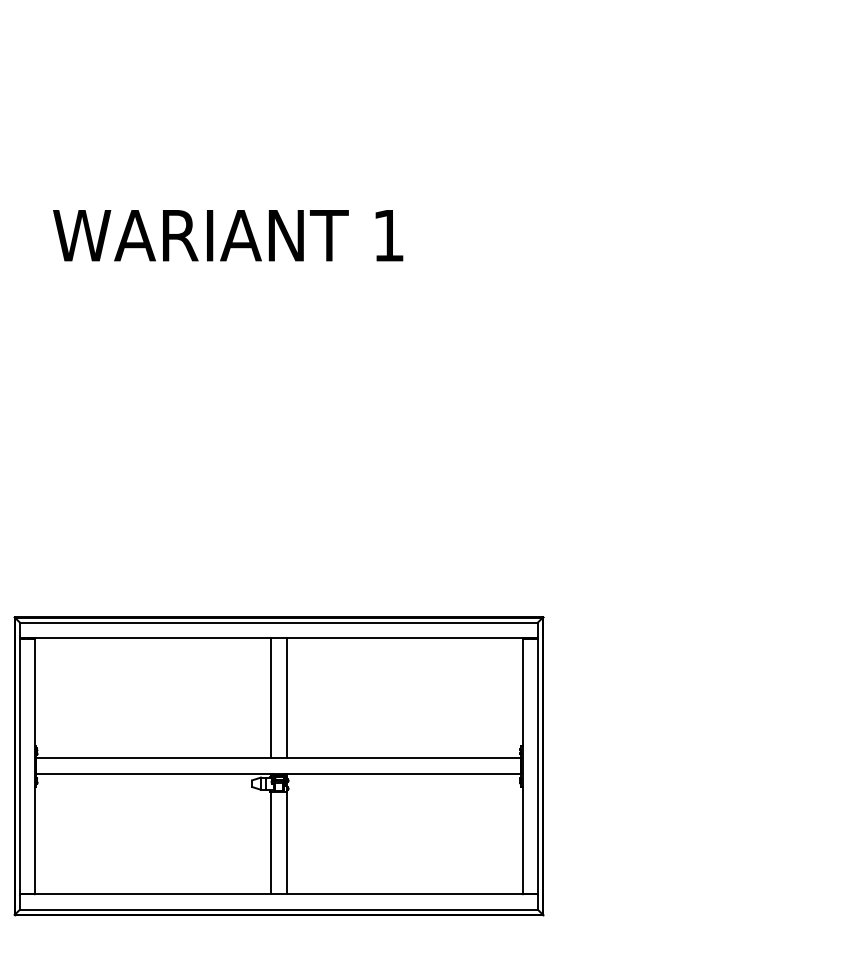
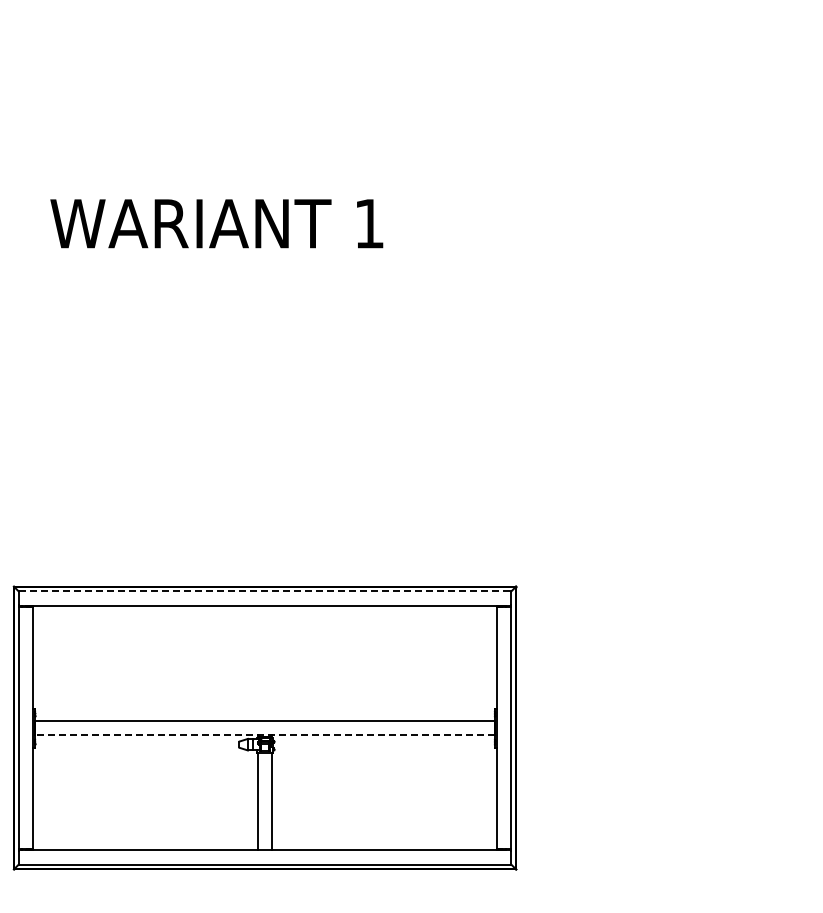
line: (279, 622) -> (265, 591), solid -> dashed
line: (270, 698) -> (257, 663), removed
line: (286, 698) -> (272, 663), removed
line: (278, 774) -> (264, 735), solid -> dashed

